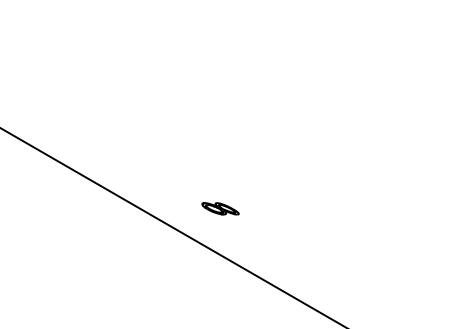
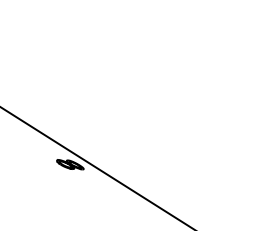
part: (220, 208) -> (70, 164), moved

